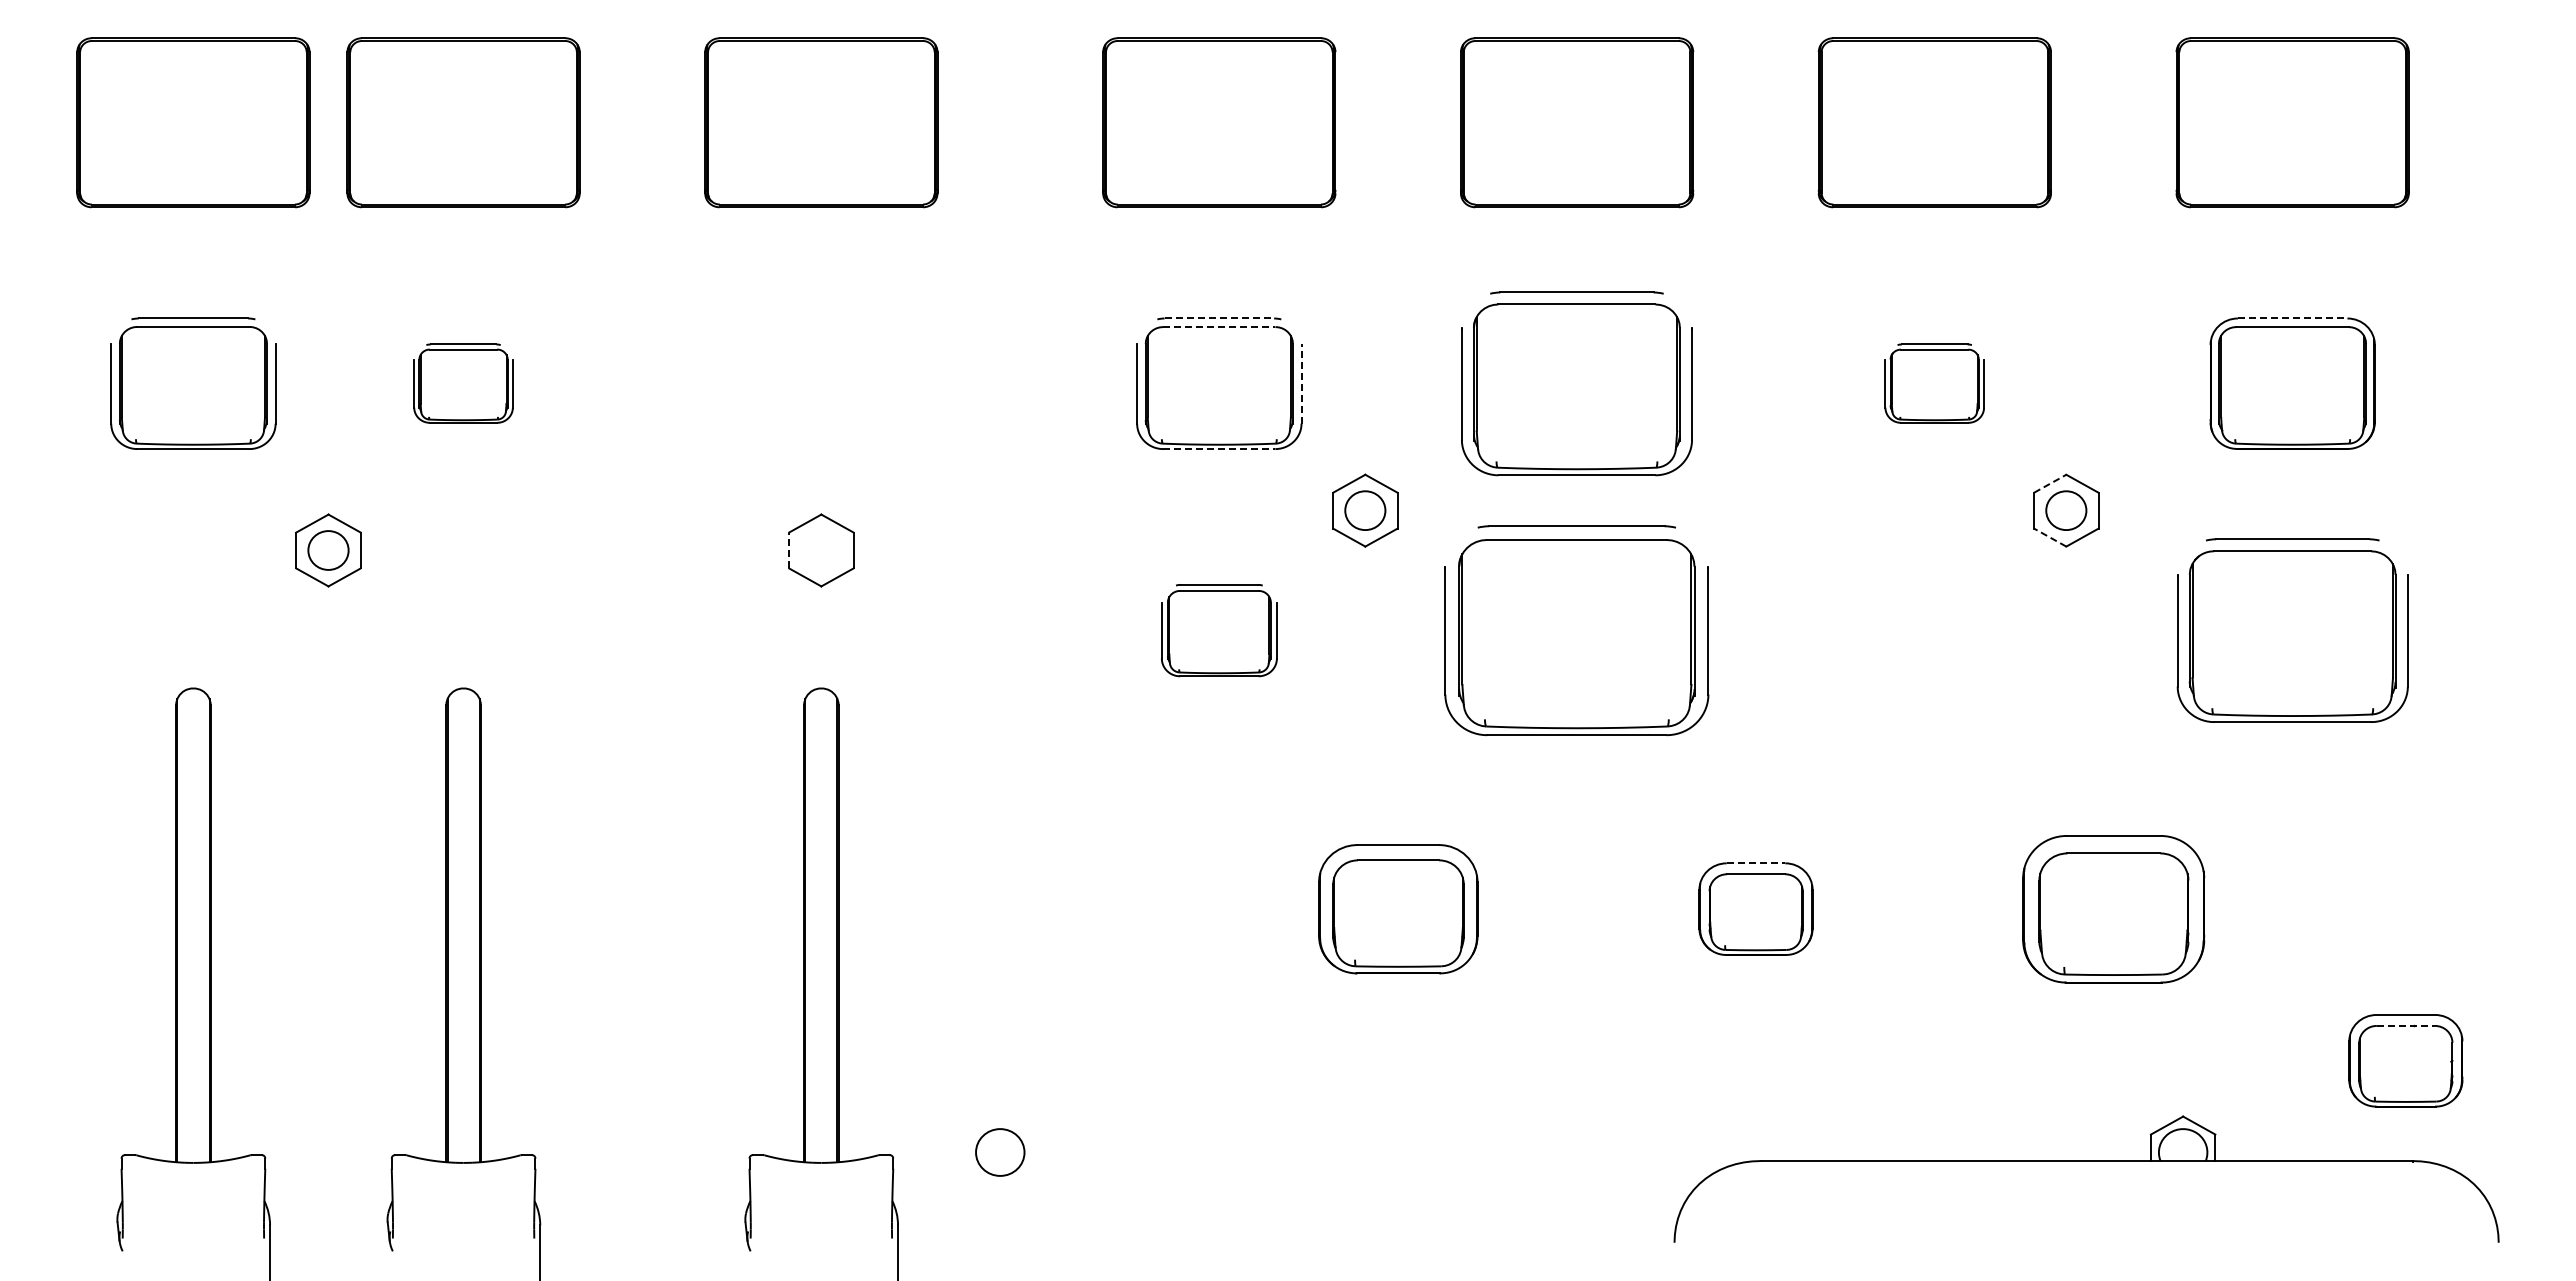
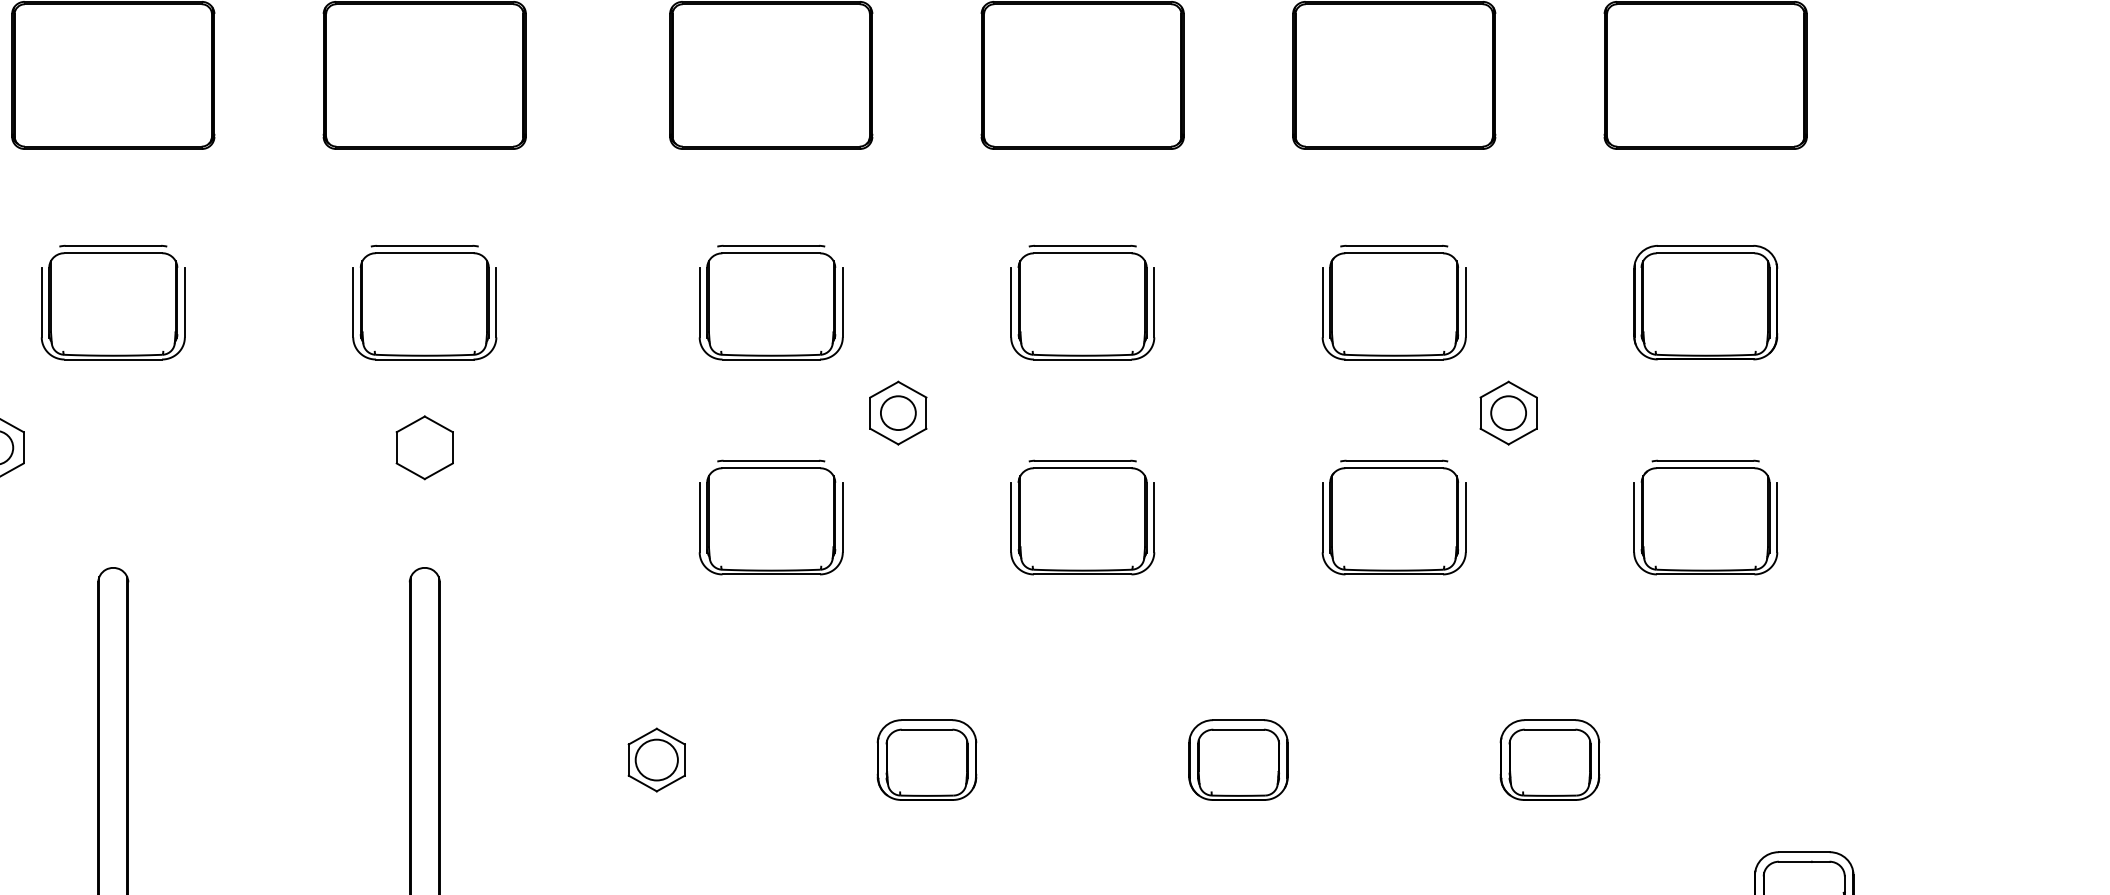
line: (1219, 318) -> (771, 245), dashed -> solid
line: (2292, 318) -> (1705, 245), dashed -> solid
line: (1219, 327) -> (771, 253), dashed -> solid
part: (463, 383) -> (113, 302), size x1.67
part: (821, 383) -> (424, 302), added
part: (1577, 383) -> (1083, 302), size x0.71
part: (1934, 383) -> (1393, 302), size x1.67
line: (1301, 384) -> (842, 303), dashed -> solid
line: (1219, 449) -> (771, 359), dashed -> solid
line: (2050, 483) -> (1494, 389), dashed -> solid
line: (2049, 537) -> (1494, 436), dashed -> solid
line: (789, 550) -> (397, 447), dashed -> solid
part: (1219, 630) -> (771, 517), size x1.43
part: (1577, 630) -> (1083, 517), size x0.62
part: (1934, 630) -> (1393, 517), added
part: (2292, 630) -> (1705, 517), size x0.71
line: (1756, 863) -> (1238, 720), dashed -> solid
part: (1397, 908) -> (926, 759), size x0.71
part: (2113, 908) -> (1549, 759), size x0.62
part: (1087, 909) -> (656, 760), added
line: (2406, 1025) -> (1804, 861), dashed -> solid

